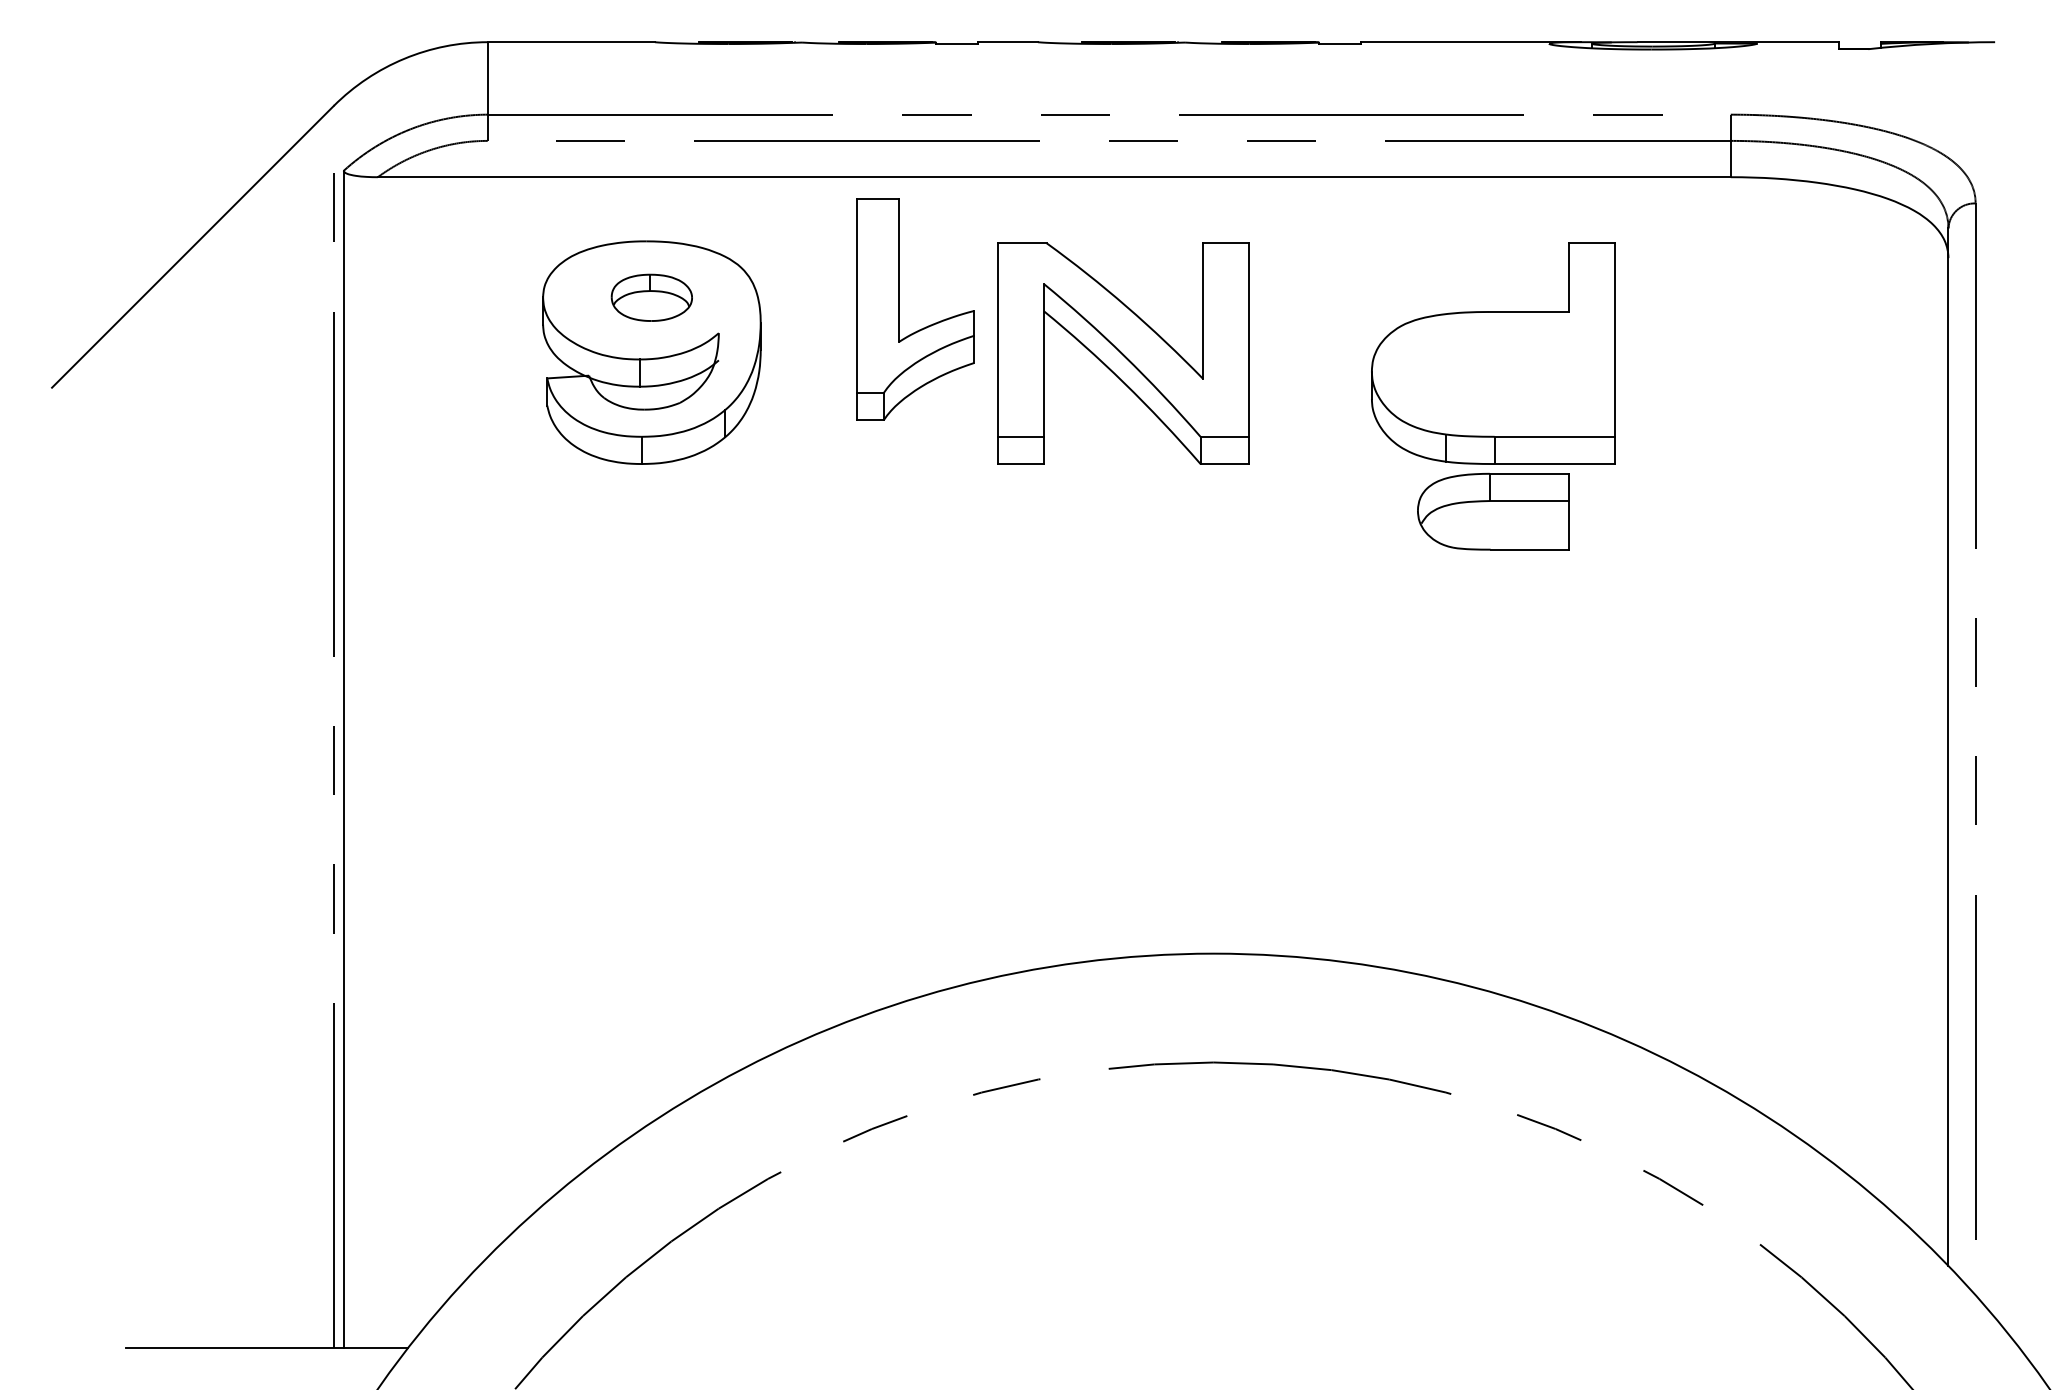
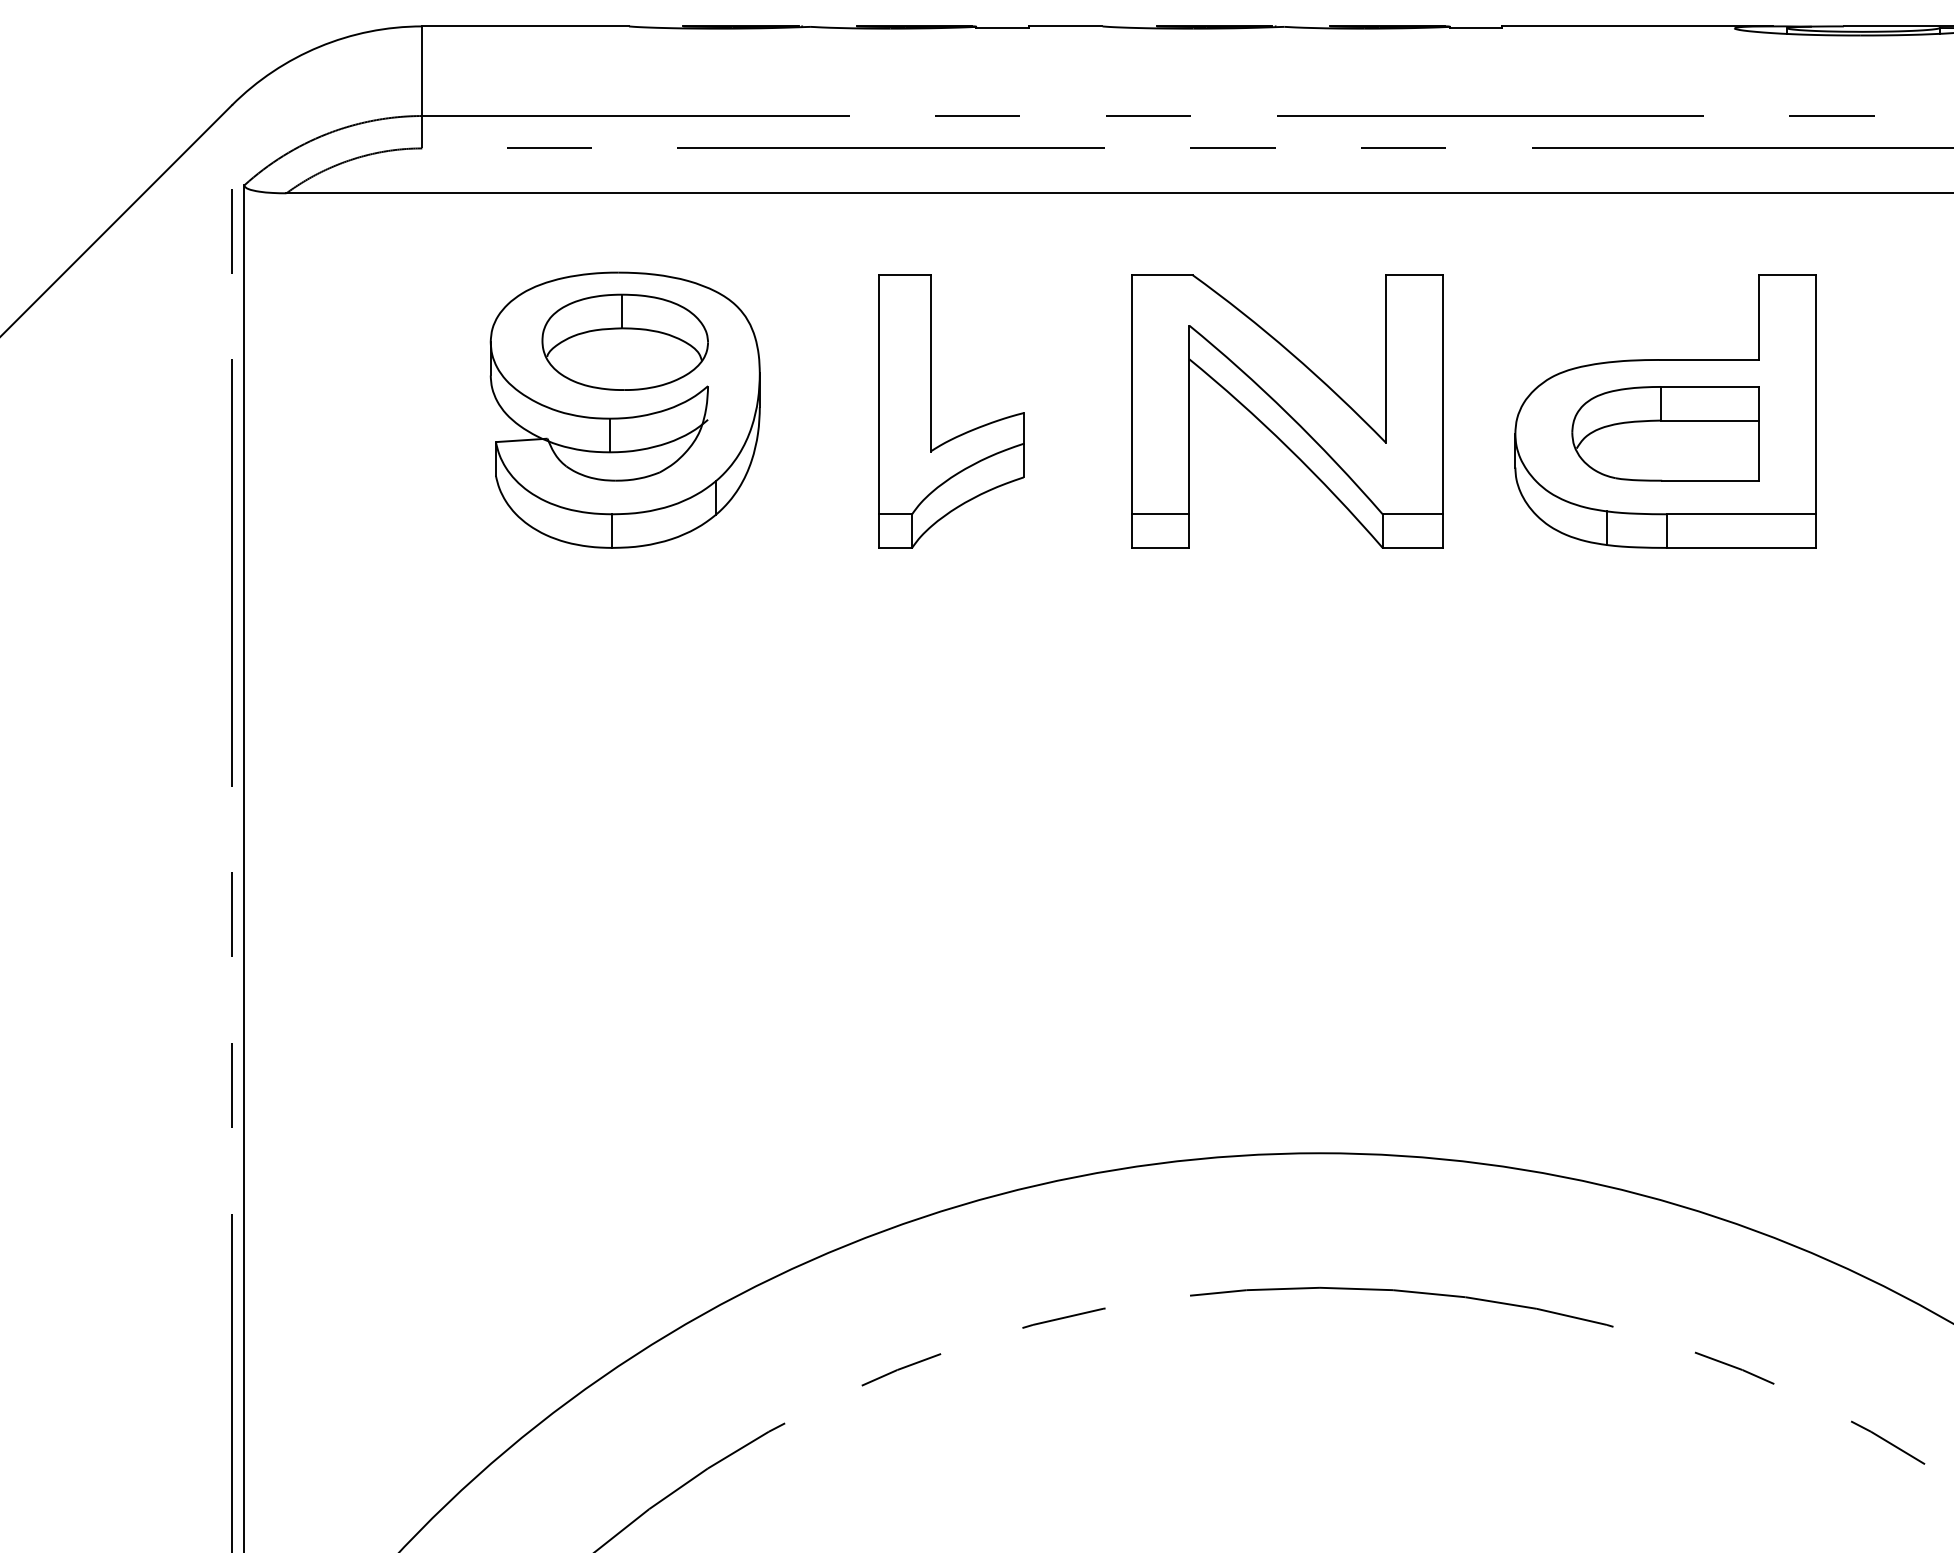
part: (651, 297) -> (624, 342), size x1.67
part: (899, 309) -> (931, 411), moved
part: (1123, 353) -> (1287, 411), moved
part: (1493, 511) -> (1665, 433), moved

